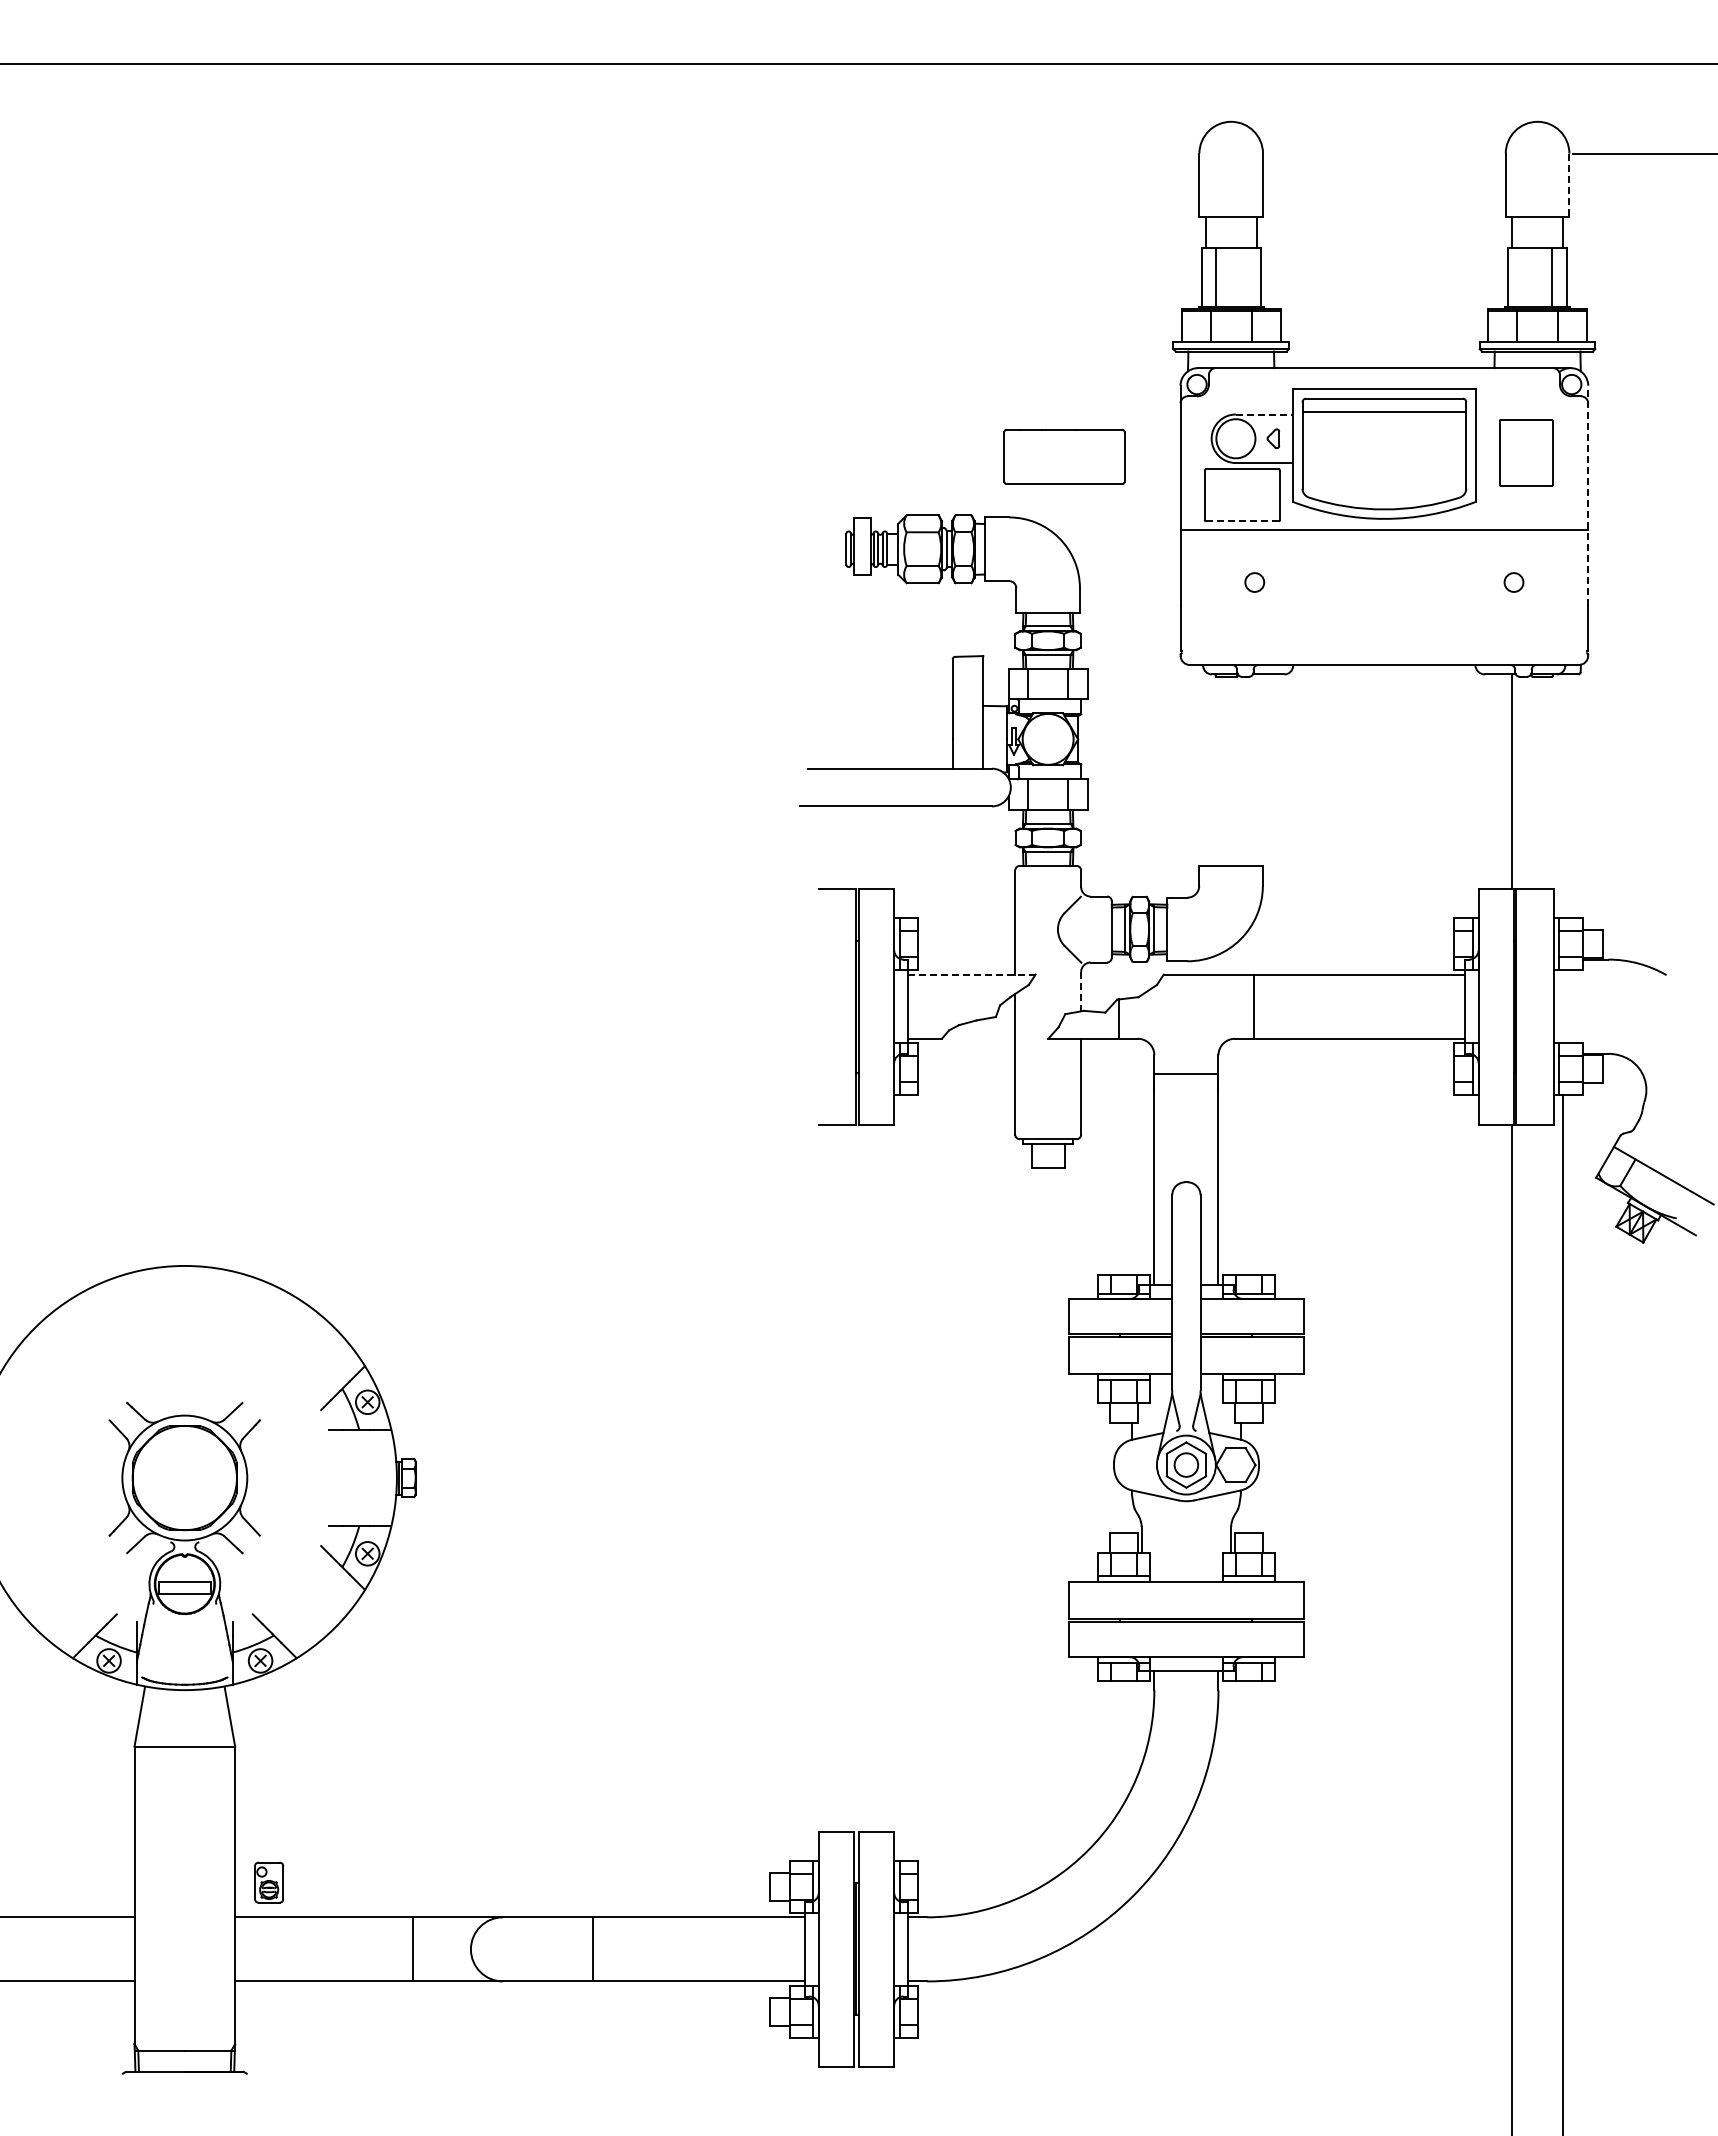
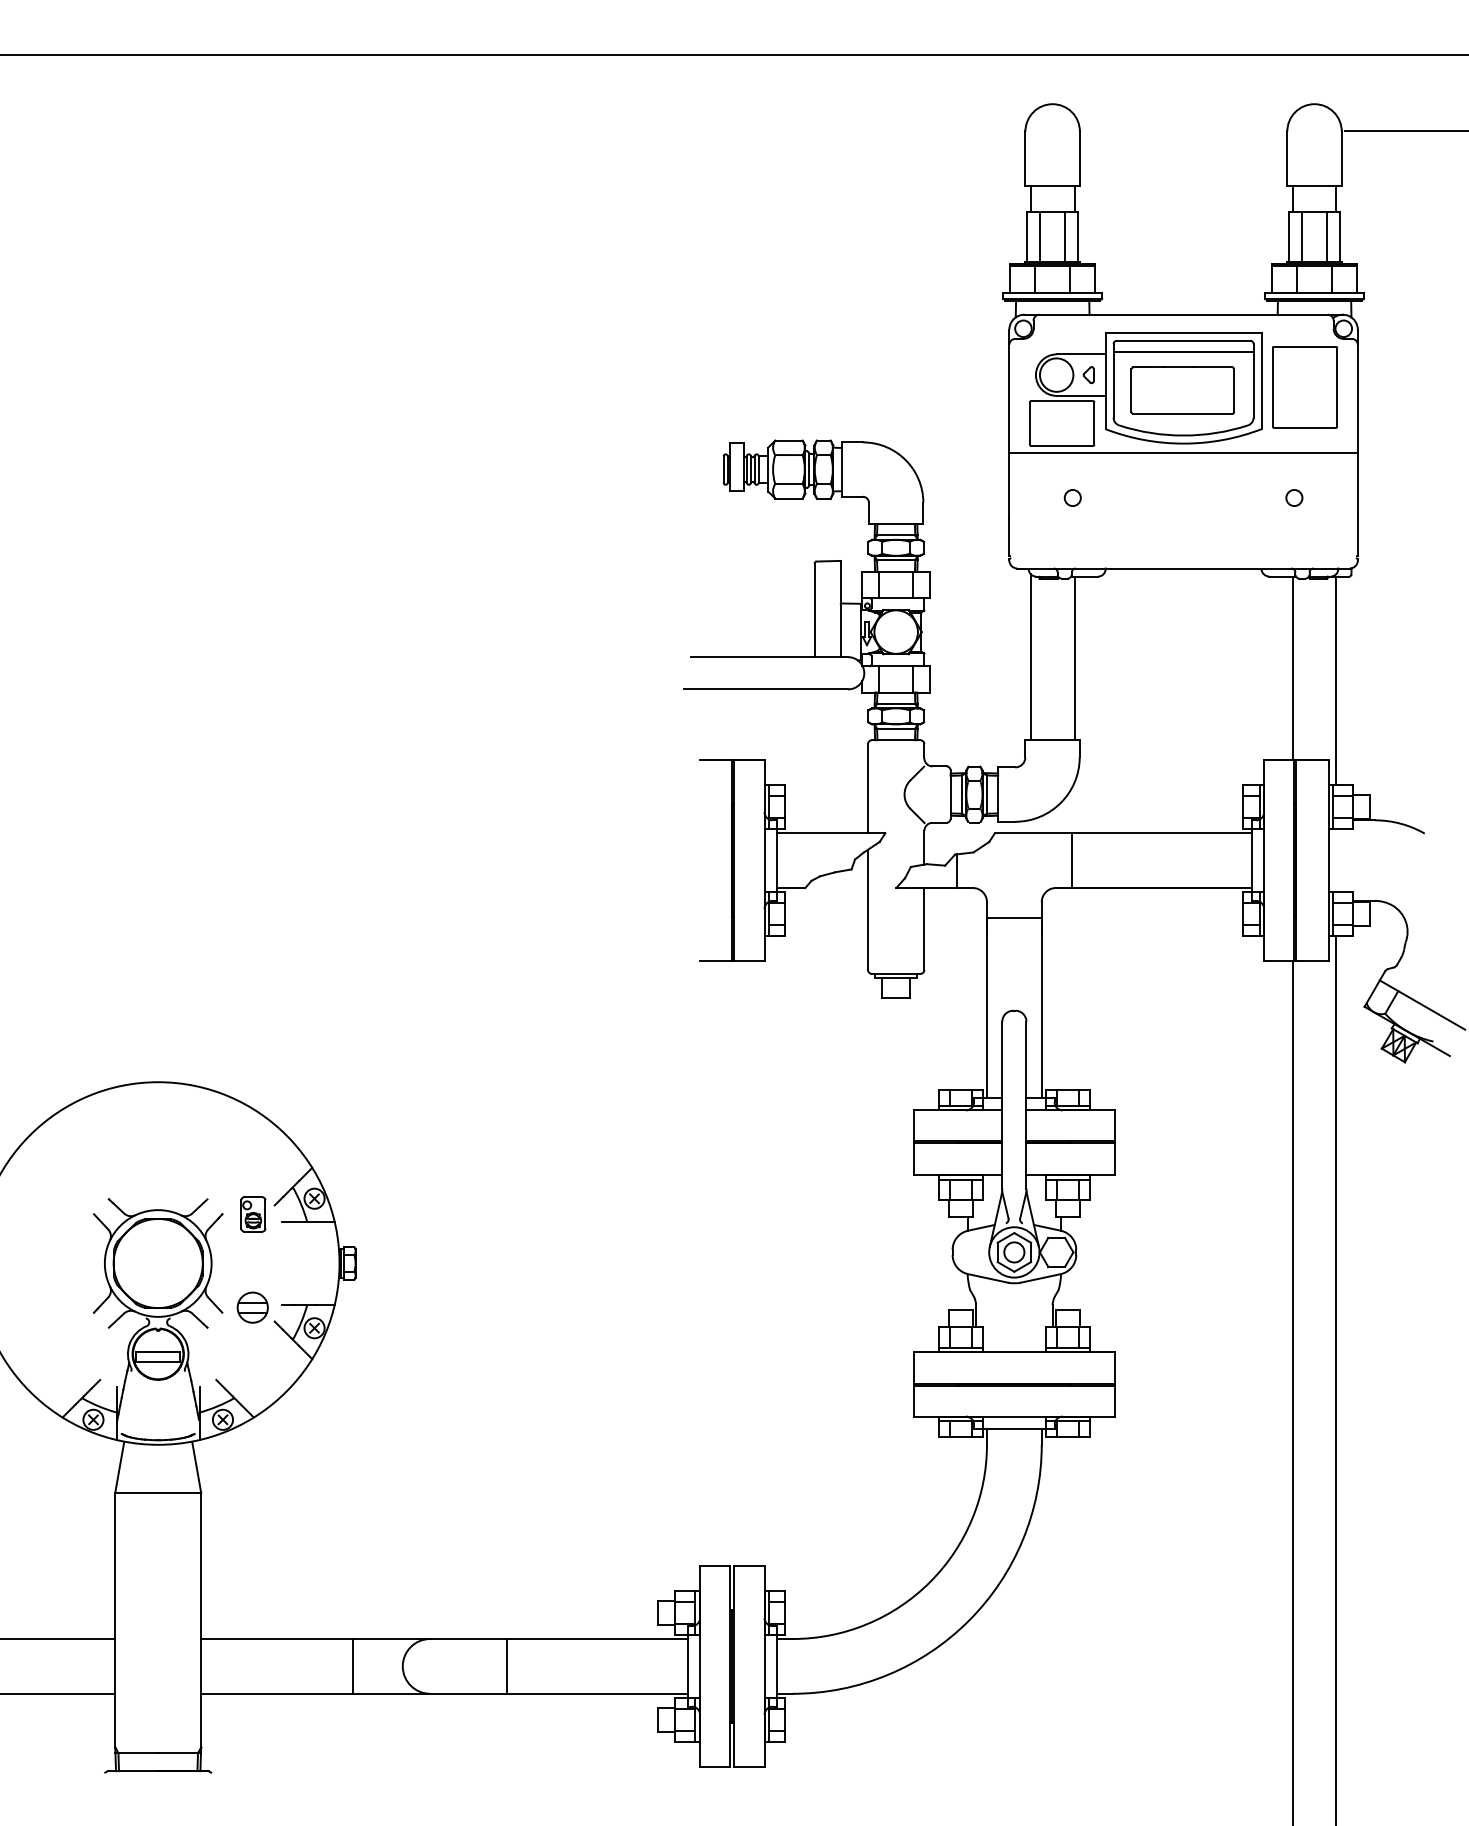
line: (1569, 185) -> (1341, 158), dashed -> solid
line: (1245, 276) -> (1064, 236), added
line: (1522, 276) -> (1301, 236), added
line: (1263, 414) -> (1080, 354), dashed -> solid
part: (1525, 452) -> (1304, 386), size x1.43
part: (1064, 456) -> (1182, 390), moved
line: (1588, 495) -> (1358, 423), dashed -> solid
line: (1242, 521) -> (1062, 445), dashed -> solid
line: (1205, 768) -> (1030, 656), added
line: (1256, 769) -> (1074, 657), added
line: (1563, 796) -> (1336, 680), added
line: (971, 974) -> (830, 833), dashed -> solid
line: (1081, 991) -> (924, 847), dashed -> solid
part: (294, 1529) -> (251, 1307), added
part: (269, 1882) -> (253, 1214), moved

